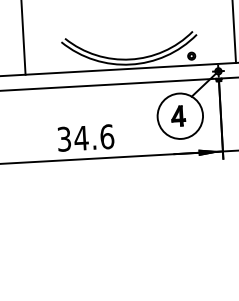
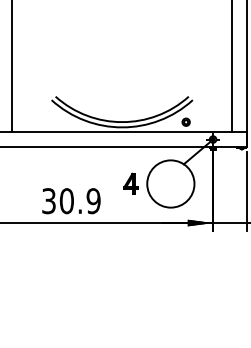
part: (178, 115) -> (130, 183), moved
text: (93, 137) -> (79, 201), 34.6 -> 30.9

